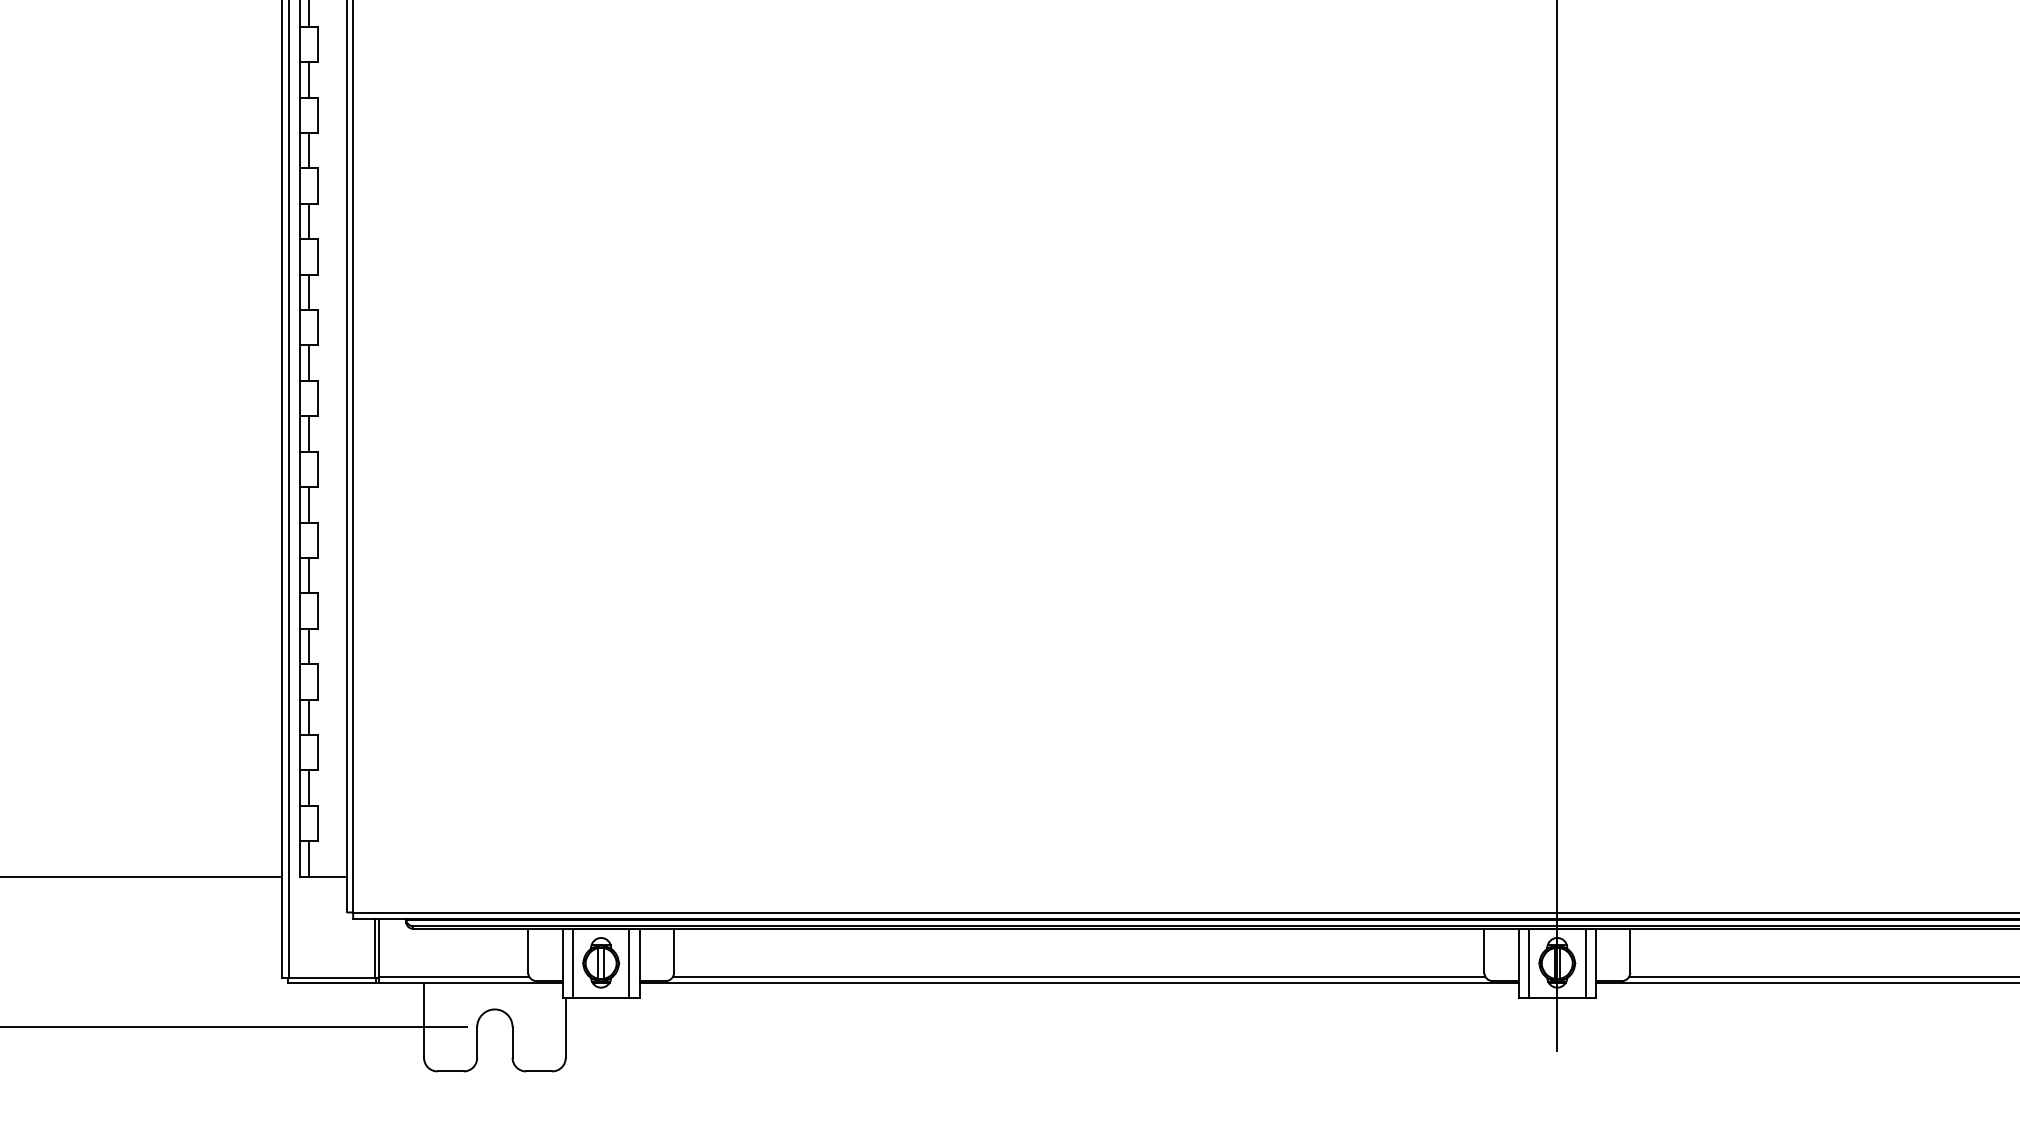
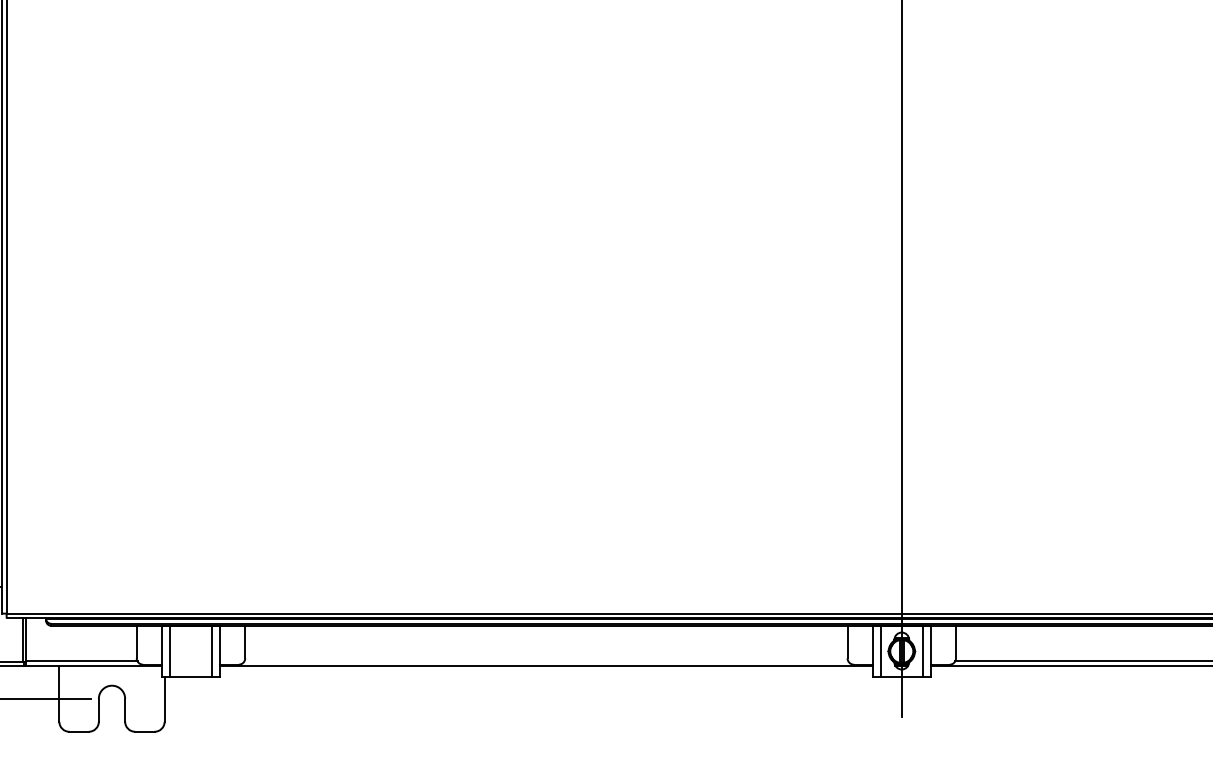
part: (601, 962) -> (191, 650), removed
line: (1079, 976) -> (546, 661), removed

